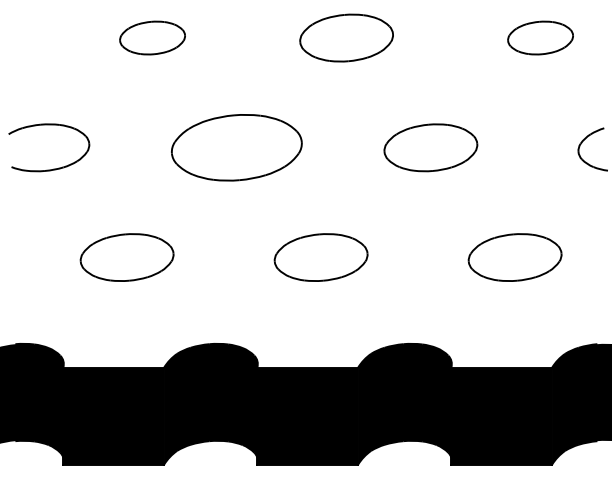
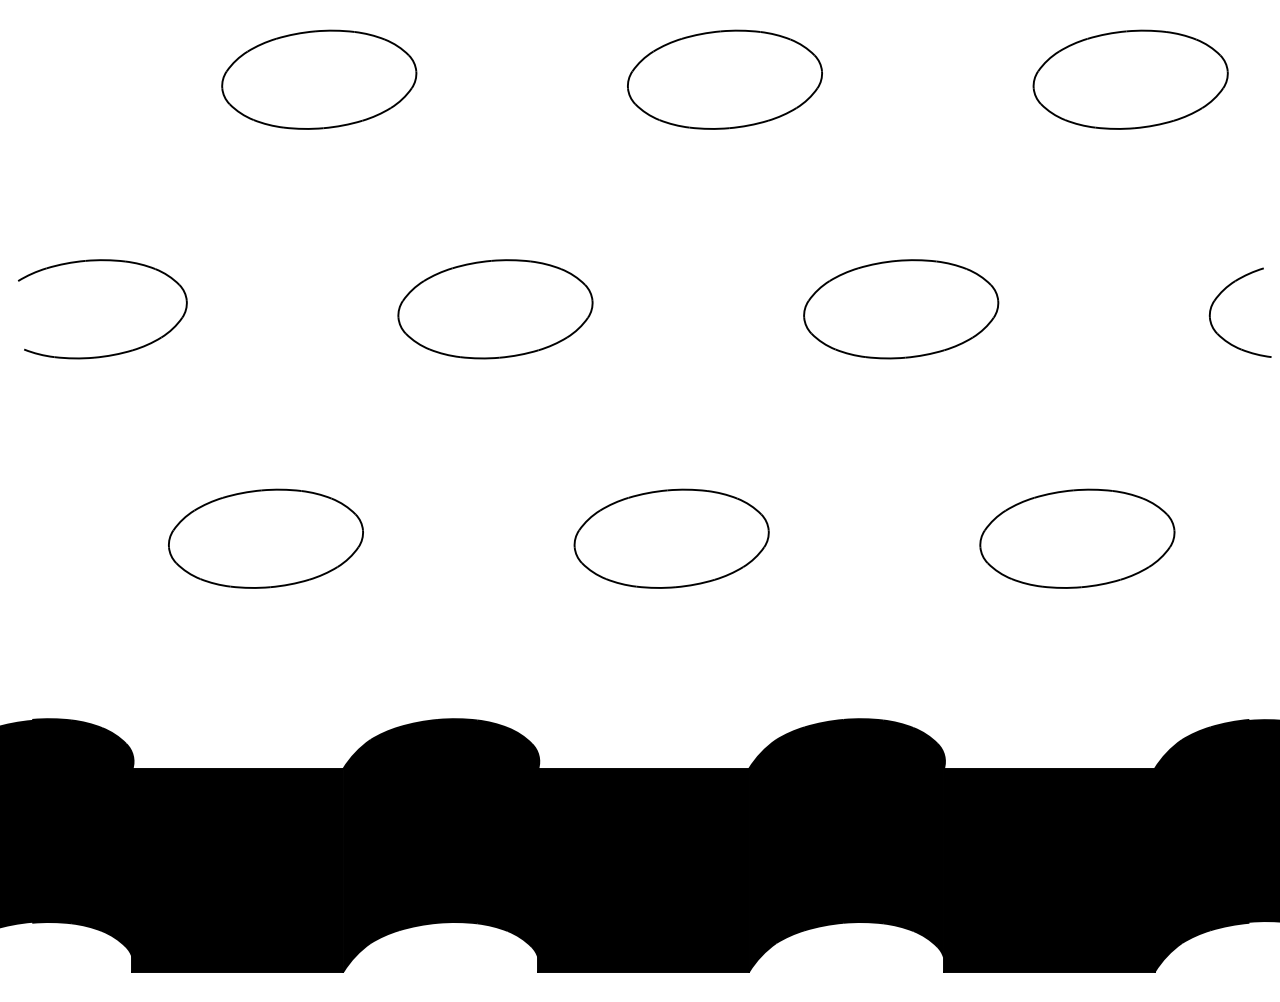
part: (152, 37) -> (318, 78), size x1.43
part: (540, 37) -> (1130, 78), size x1.43
part: (236, 147) -> (494, 308), size x0.71

